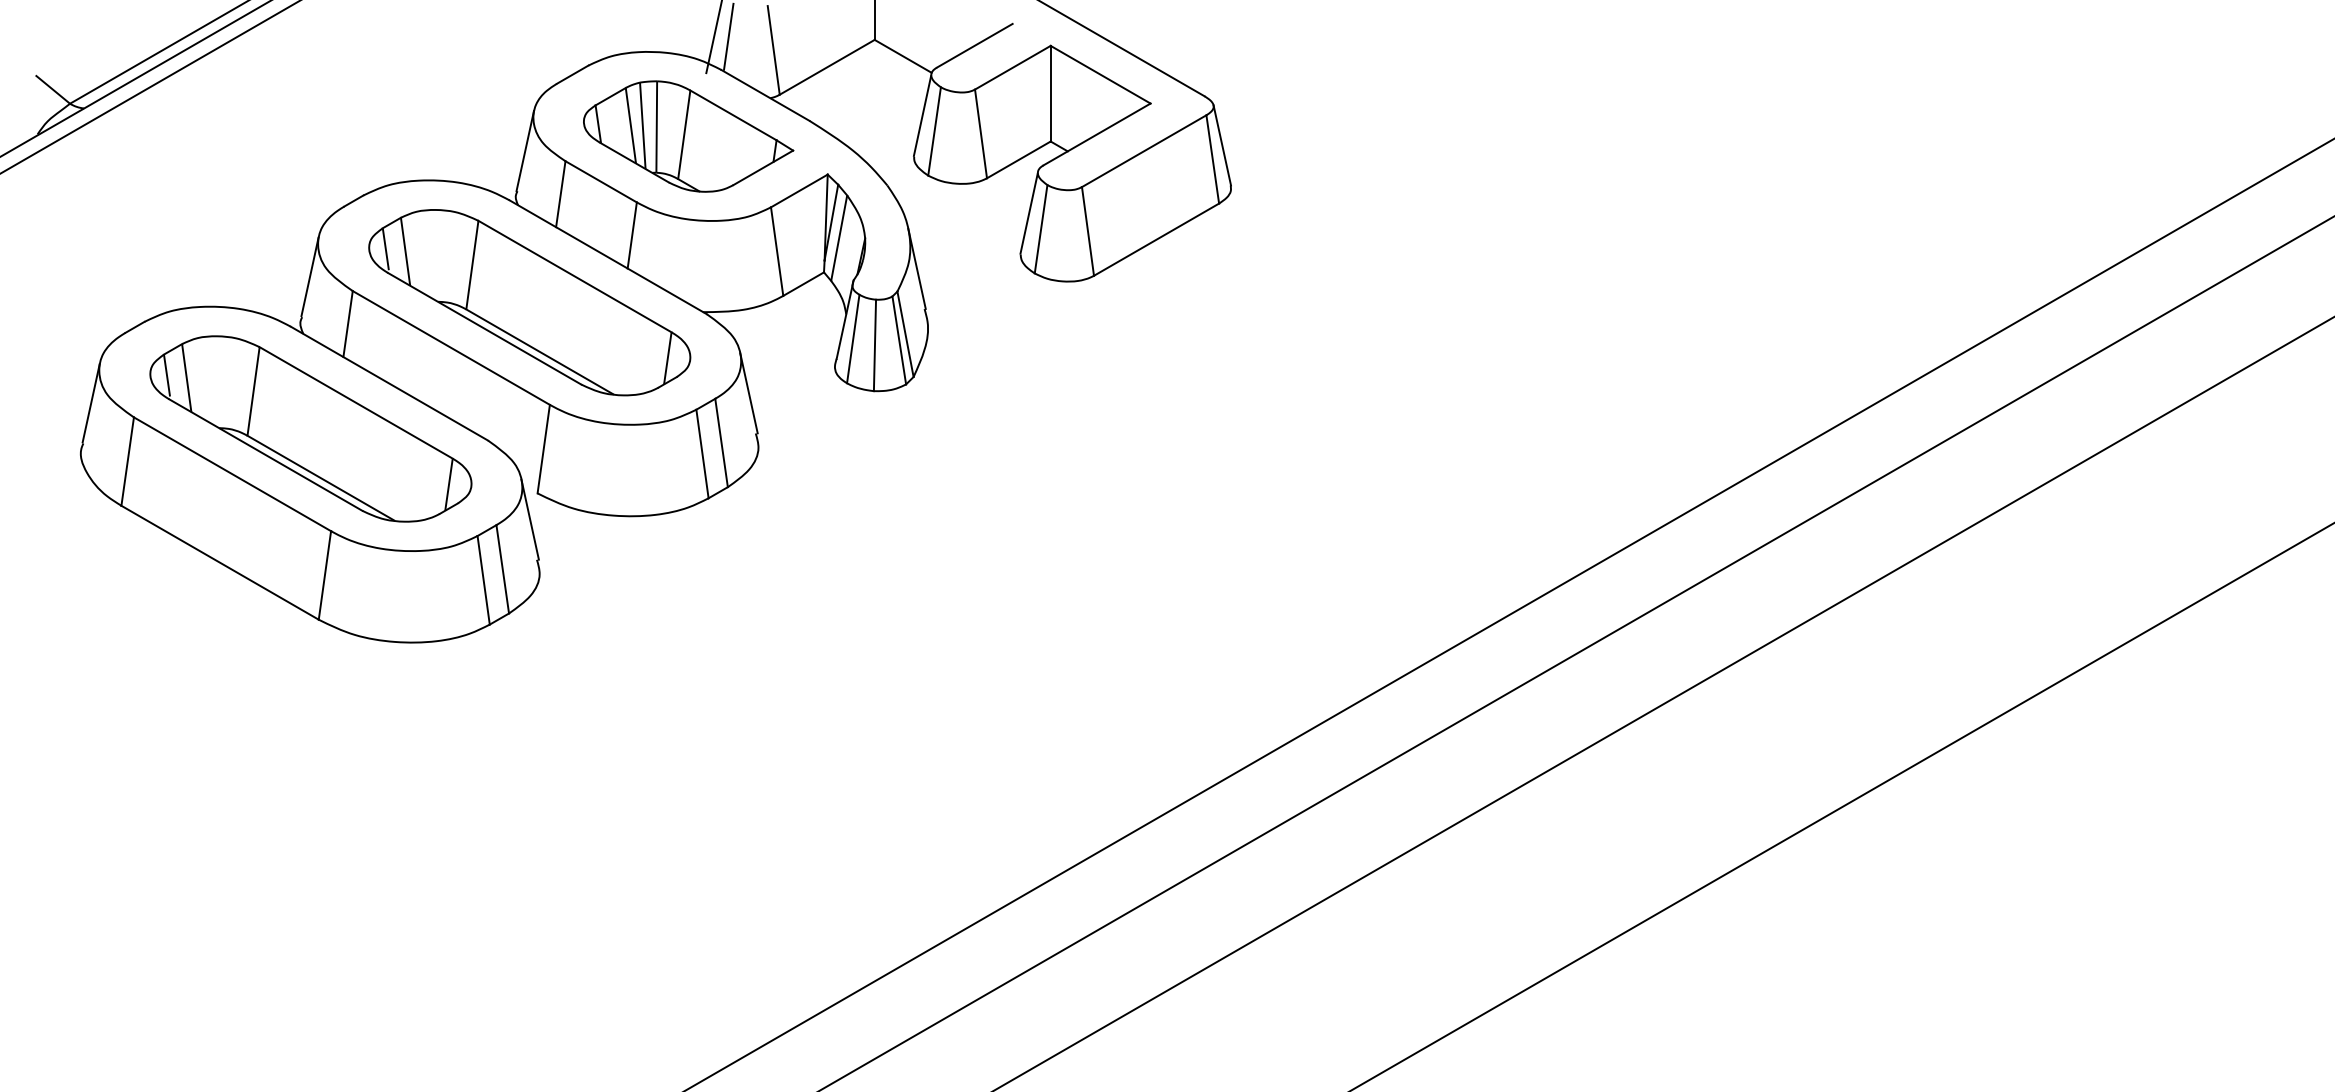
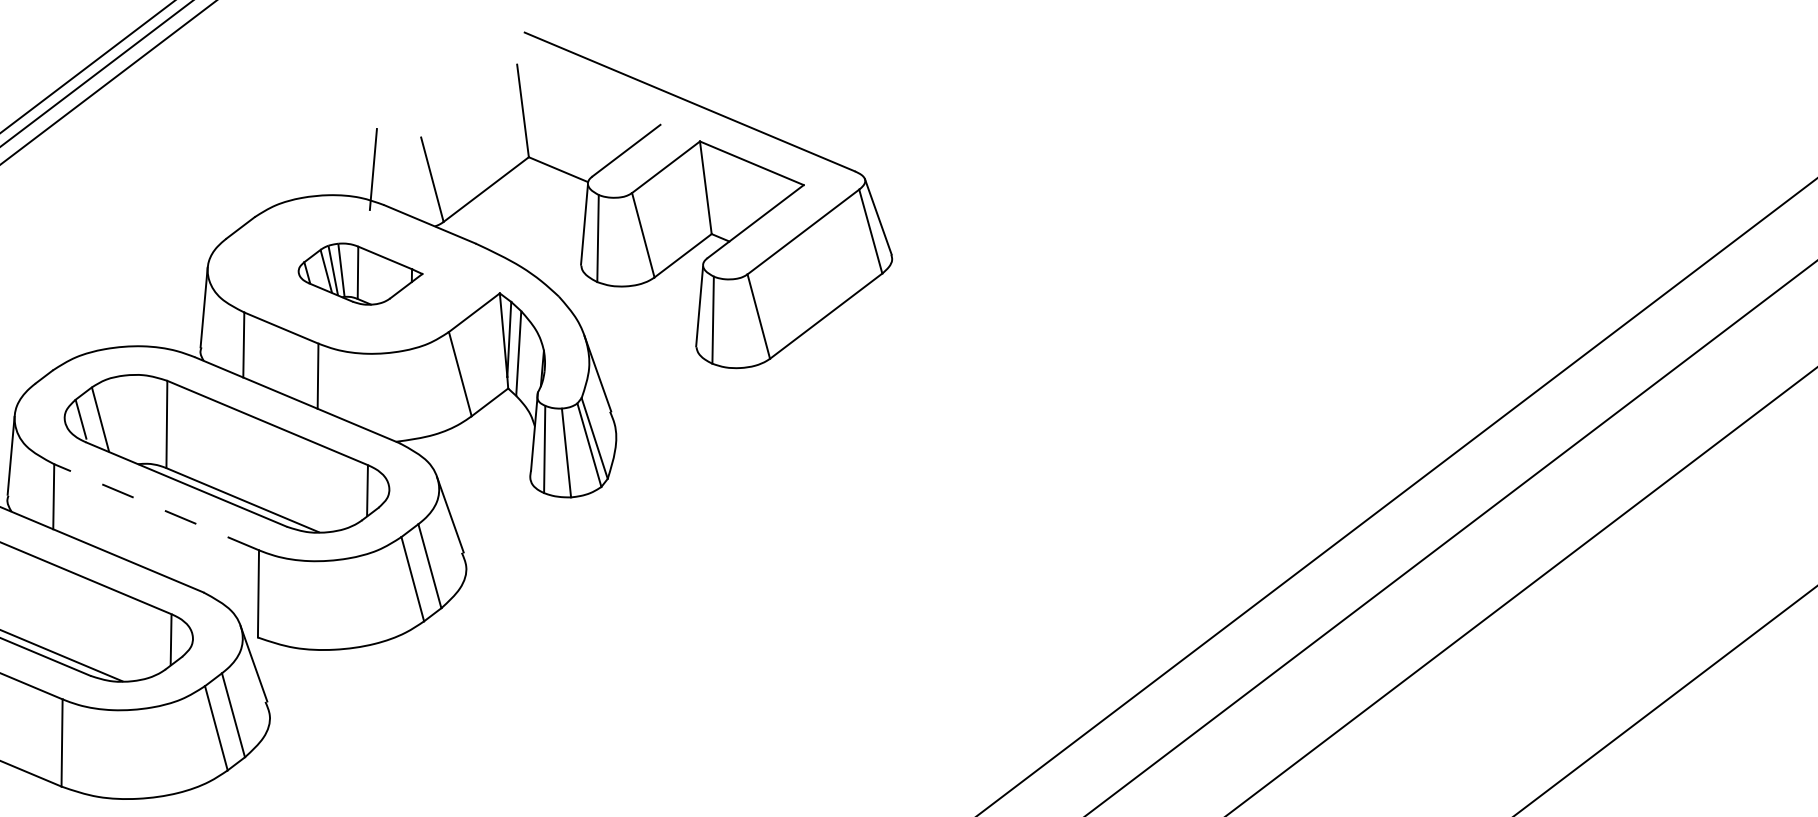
line: (728, 36) -> (386, 171), removed
part: (688, 136) -> (360, 273), size x0.6
line: (451, 347) -> (156, 506), solid -> dashed

